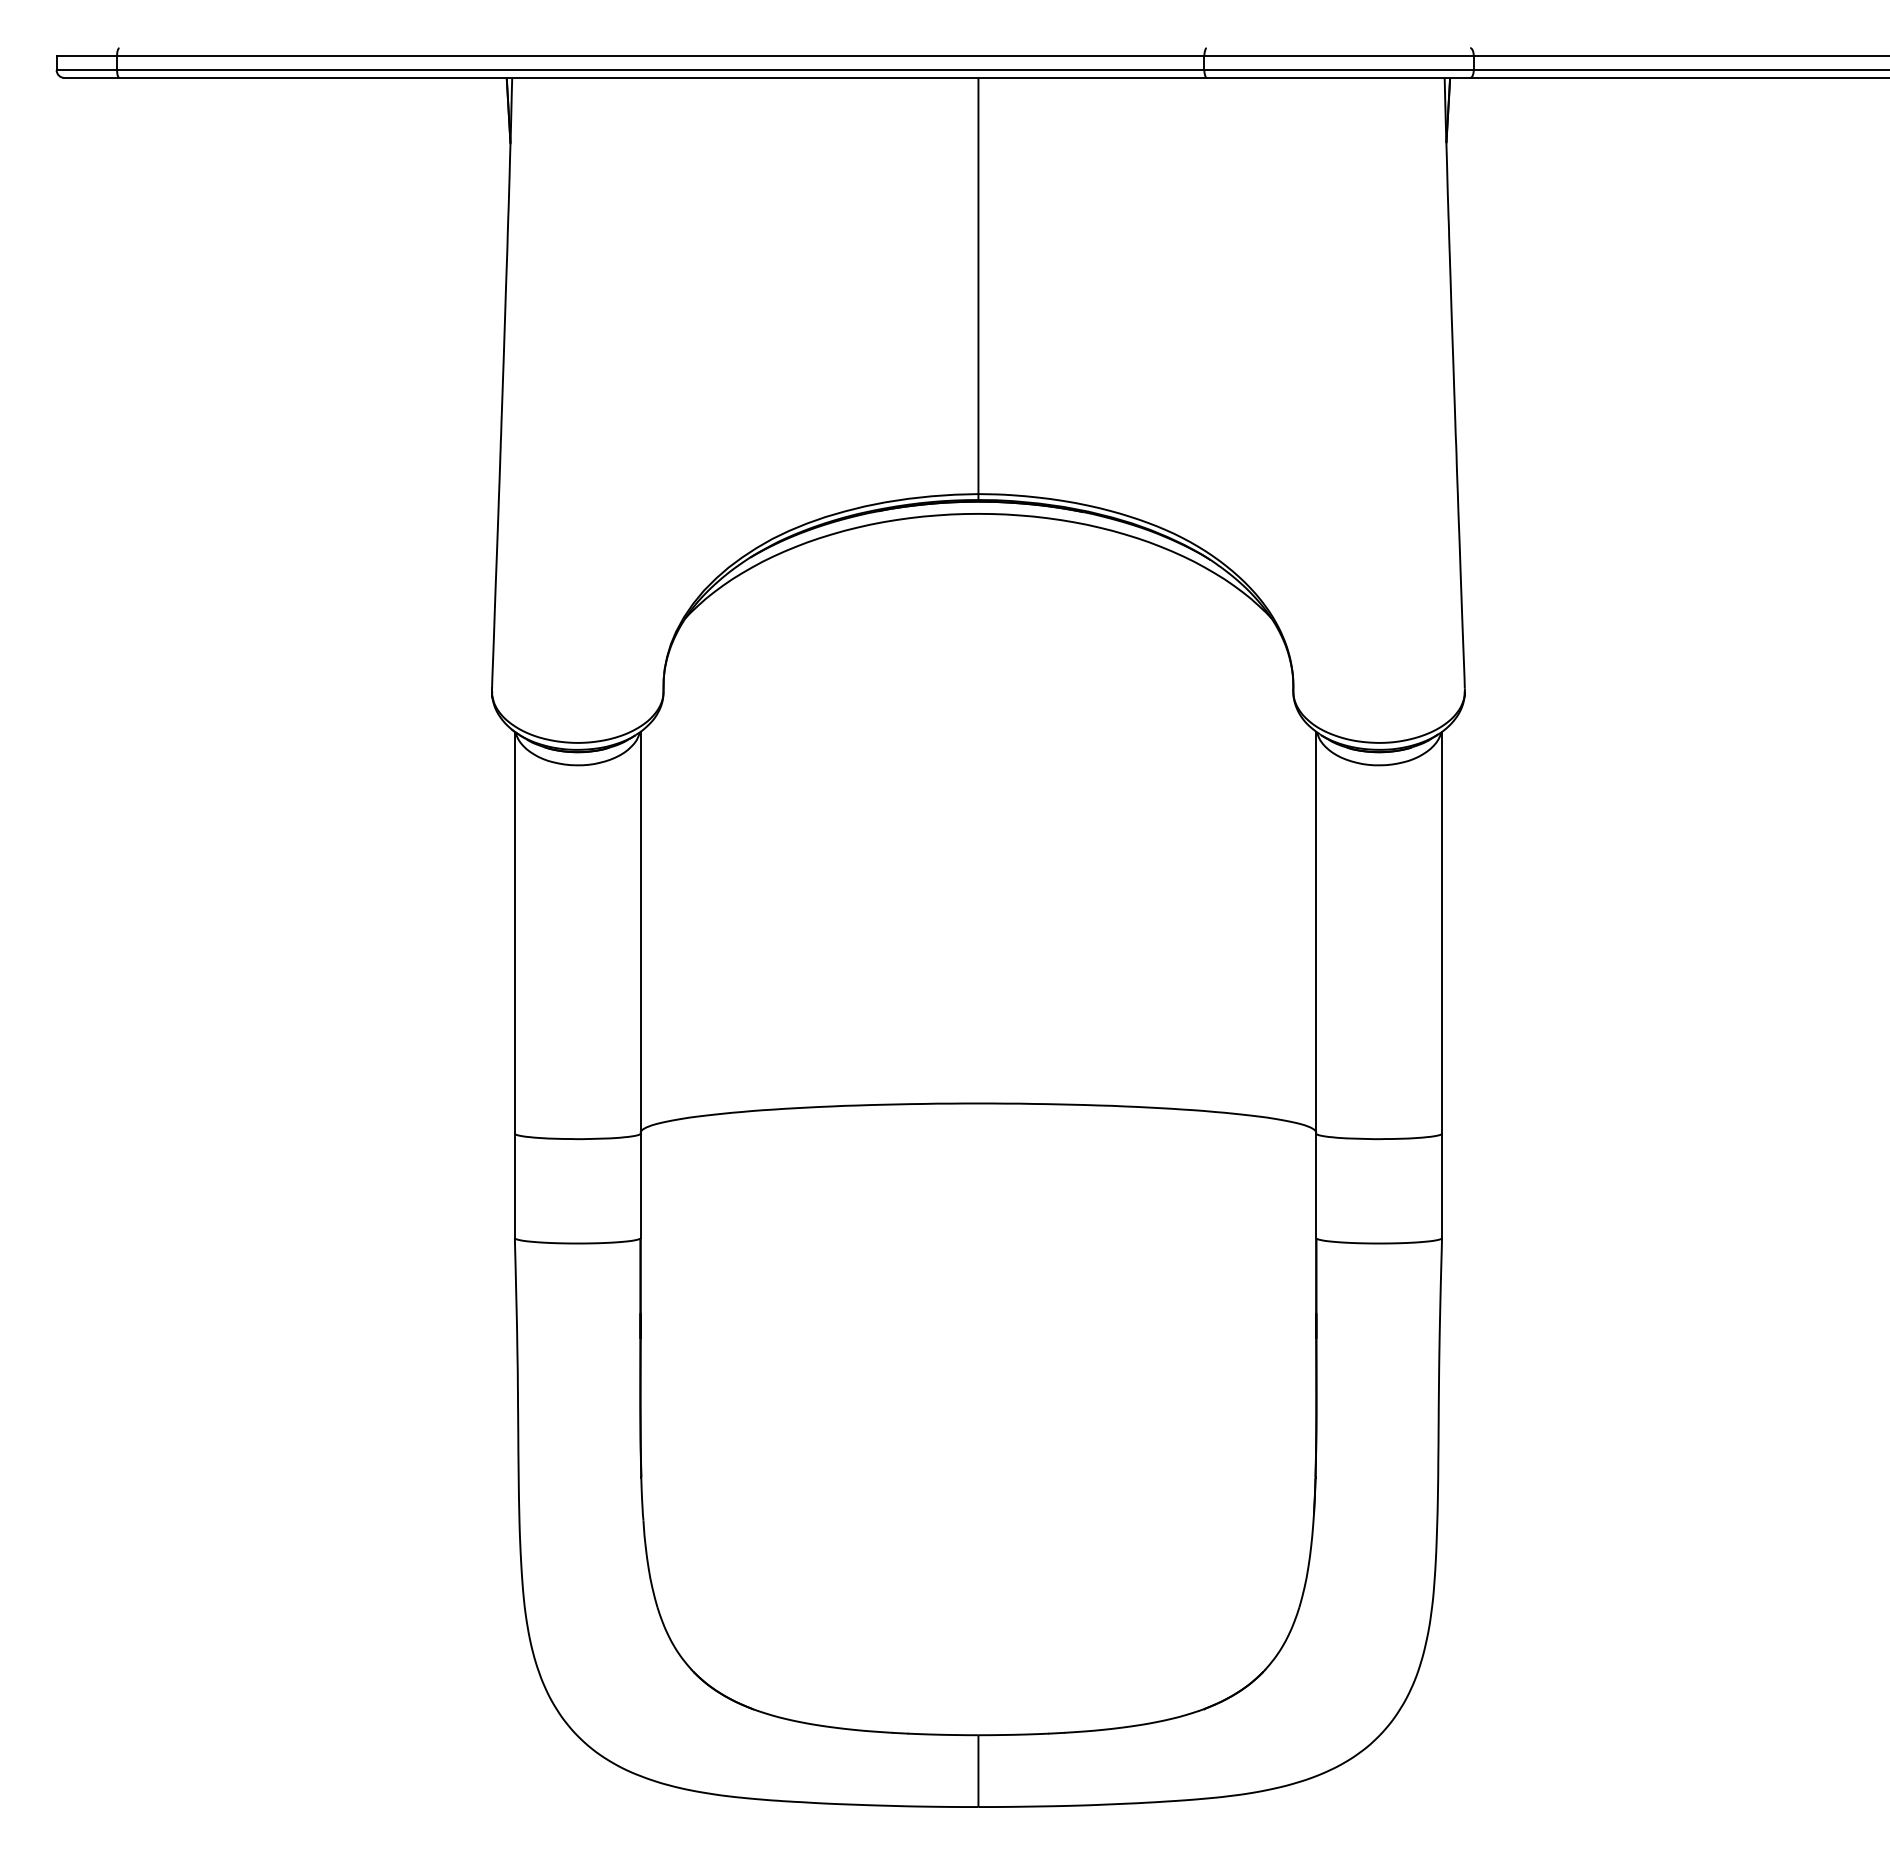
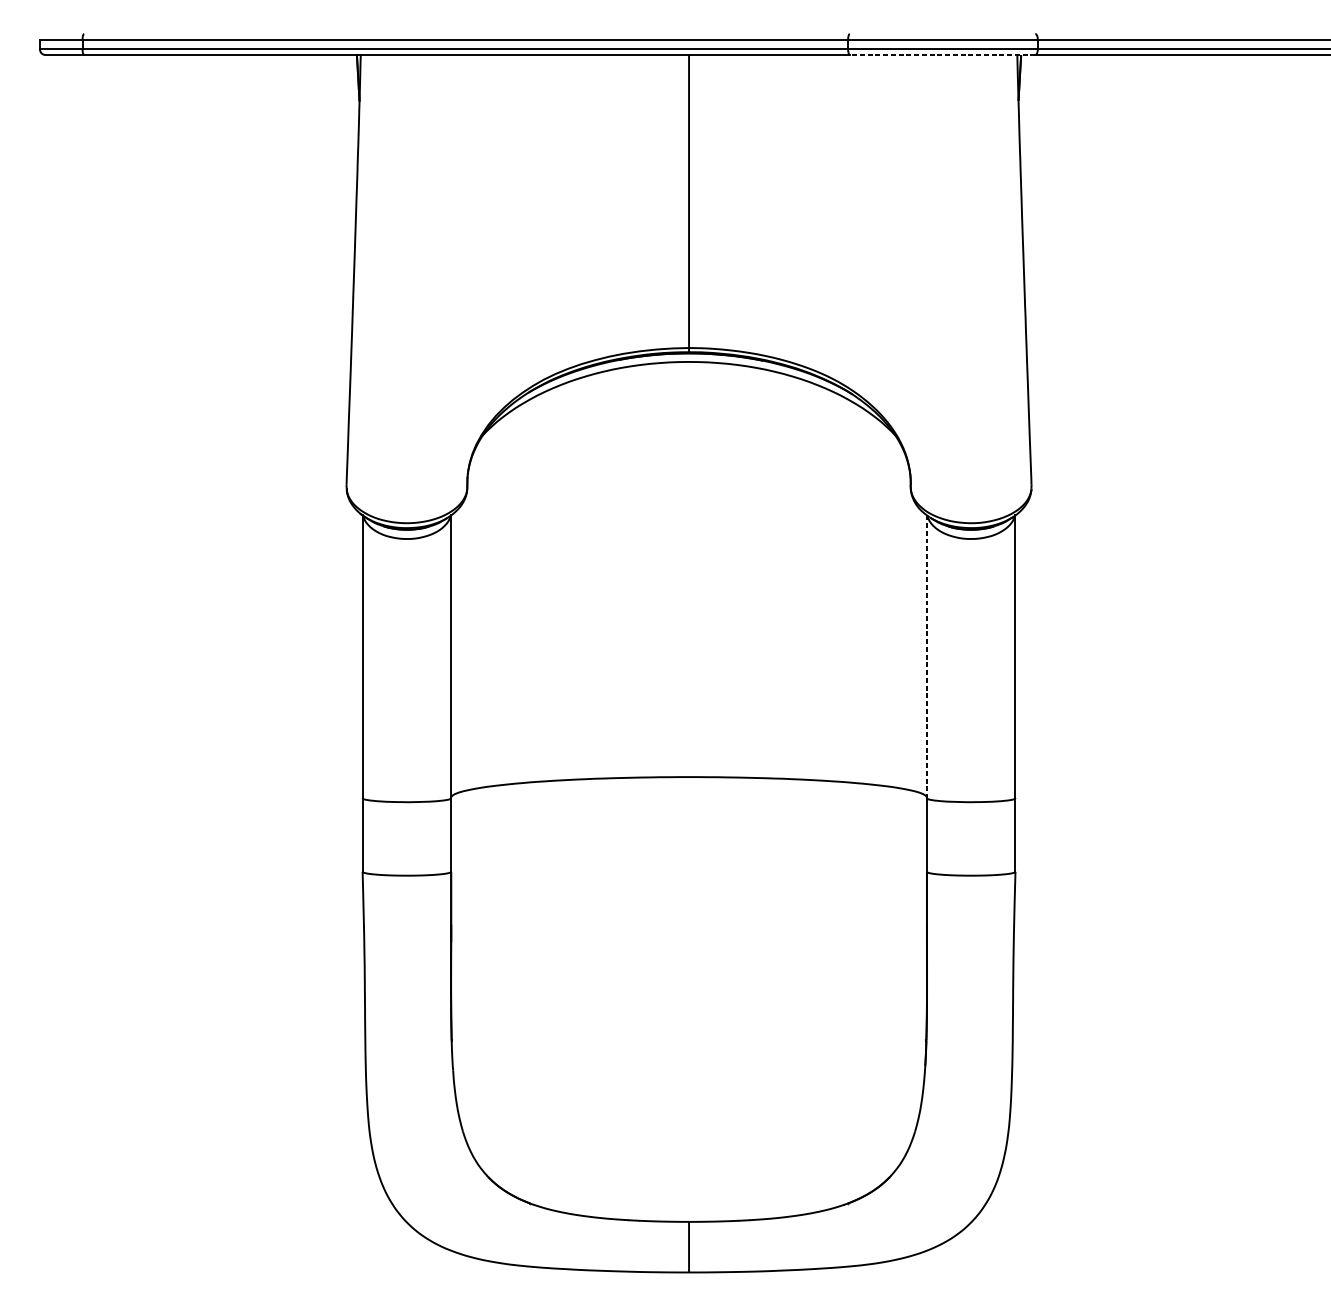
line: (1338, 77) -> (942, 54), solid -> dashed
line: (1316, 932) -> (927, 656), solid -> dashed

